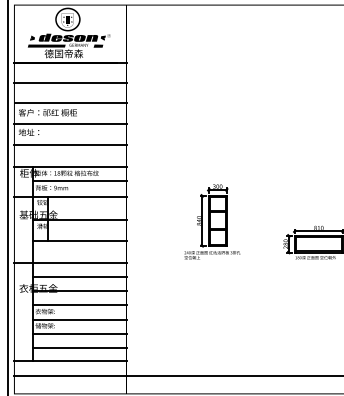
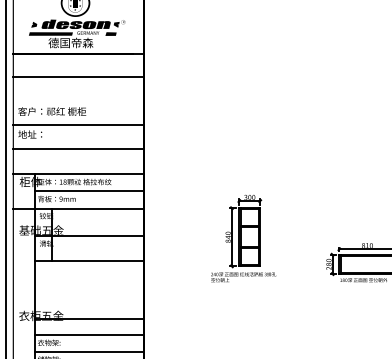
line: (70, 103) -> (78, 100), removed
line: (70, 262) -> (78, 285), removed
line: (79, 277) -> (89, 303), removed

